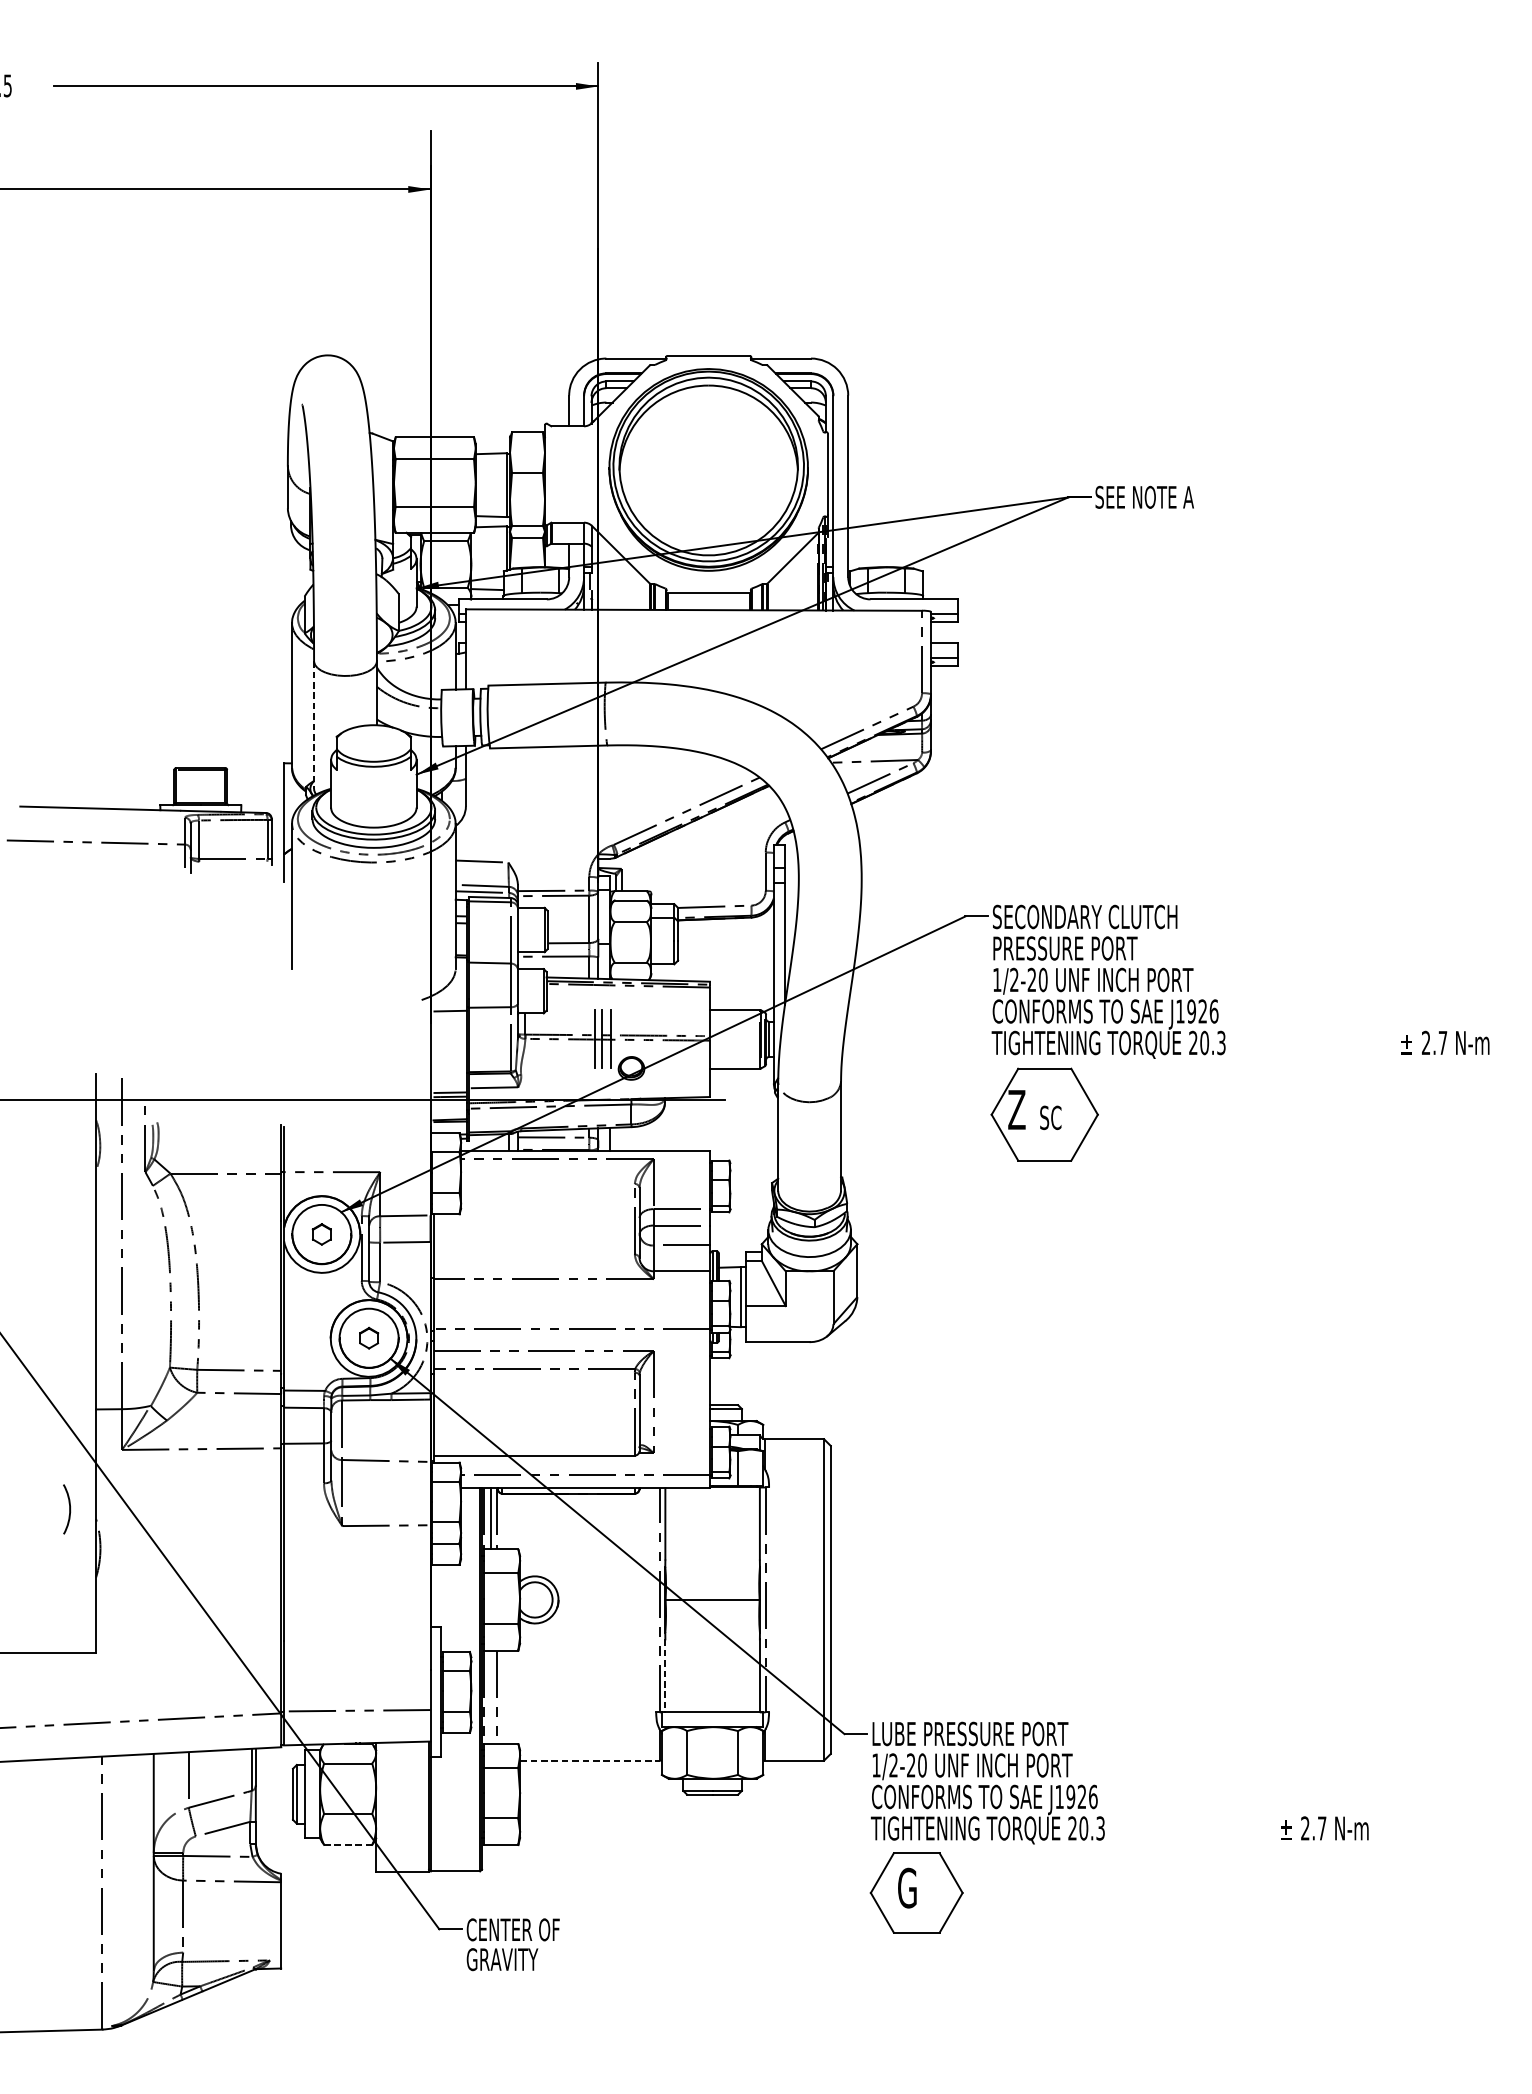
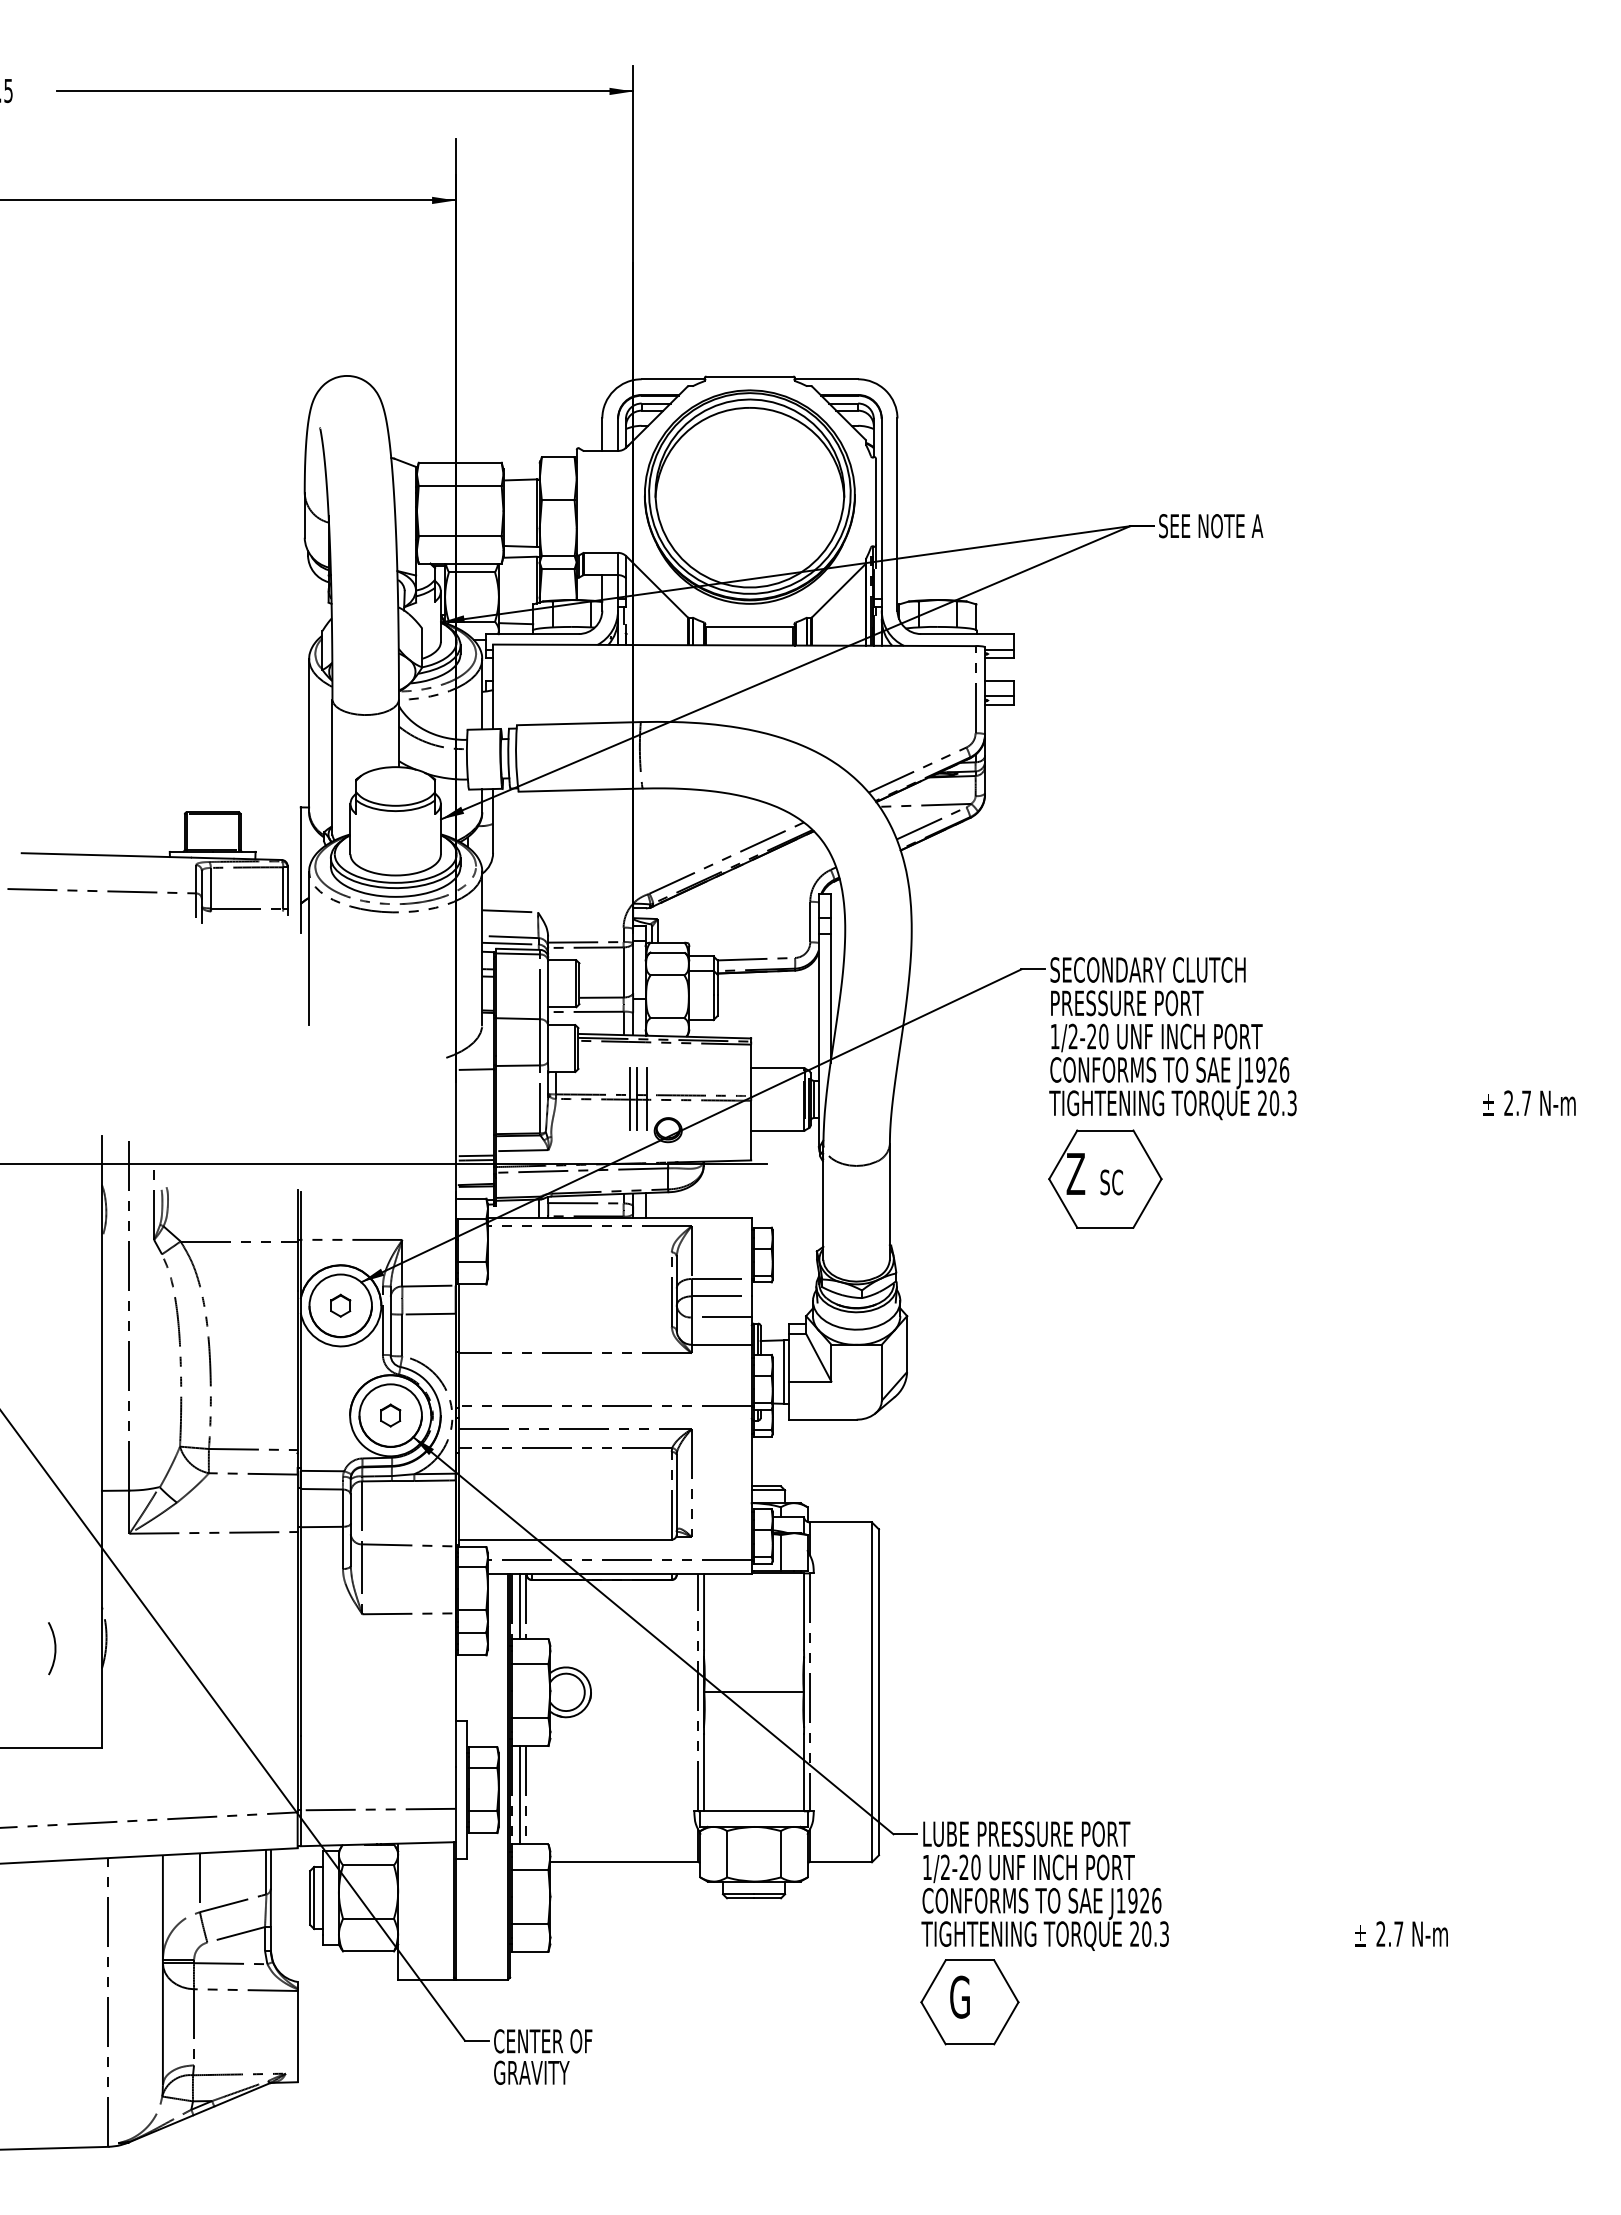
line: (314, 725) -> (332, 767), dashed -> solid
arc: (69, 1509) -> (54, 1648), moved
line: (665, 1675) -> (704, 1772), dashed -> solid
line: (491, 1697) -> (520, 1795), added
line: (590, 1760) -> (624, 1862), dashed -> solid
line: (349, 1844) -> (369, 1951), dashed -> solid

